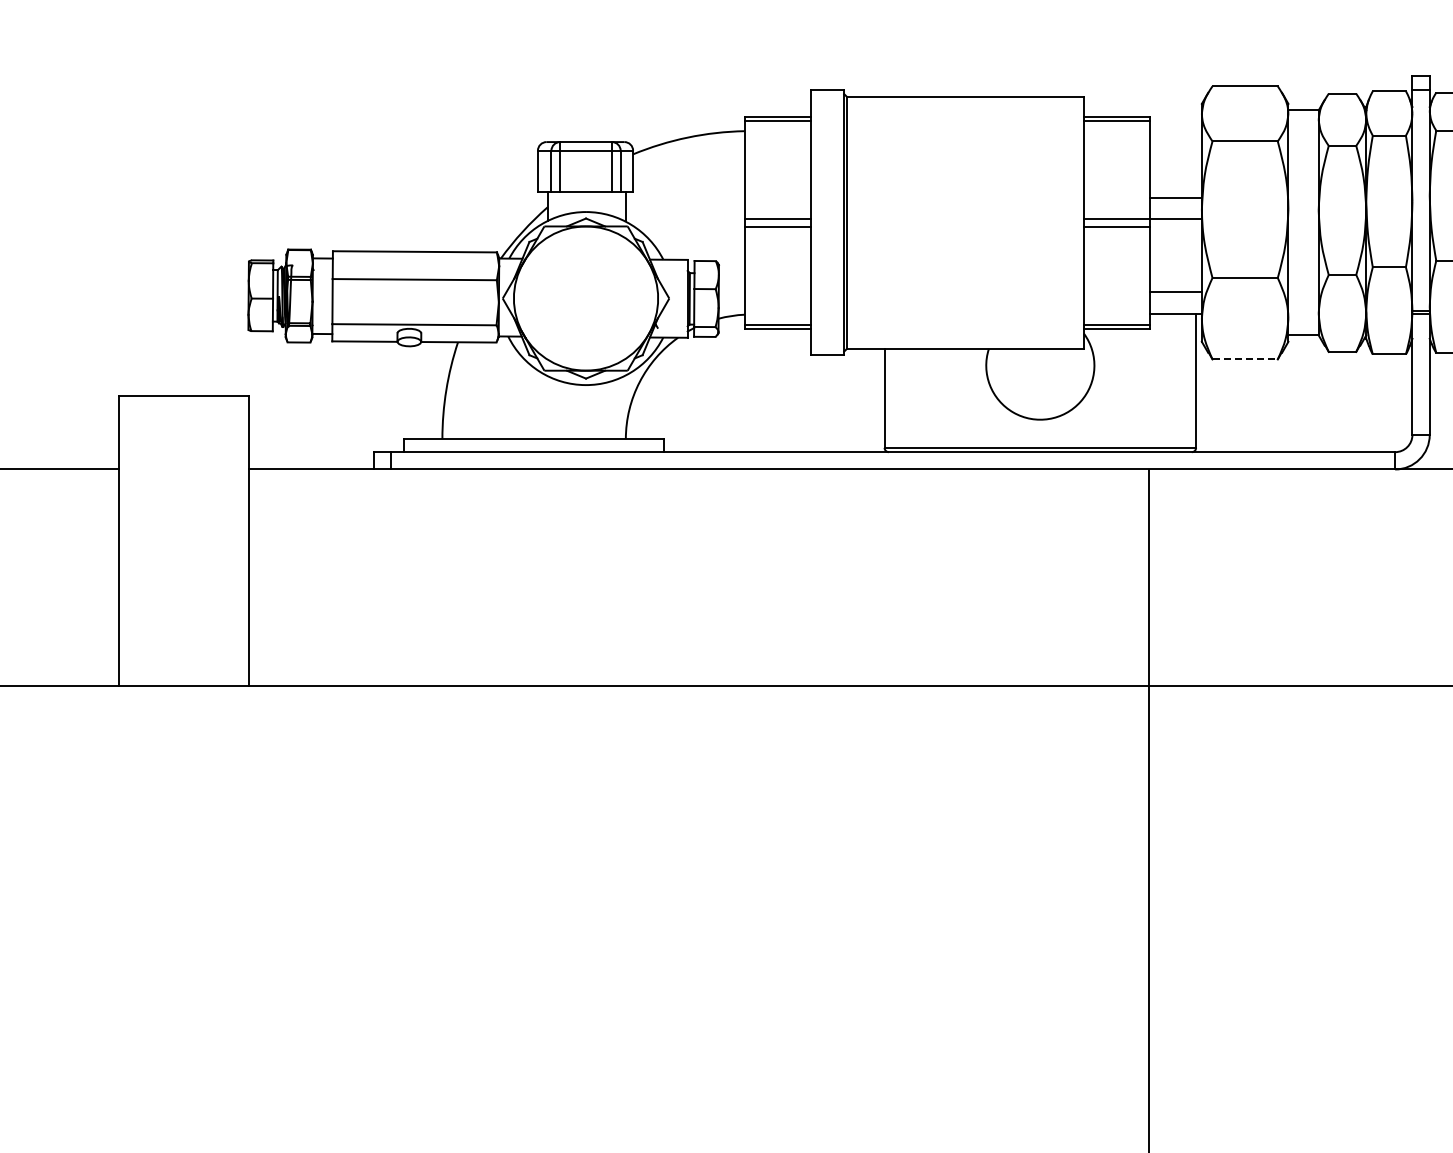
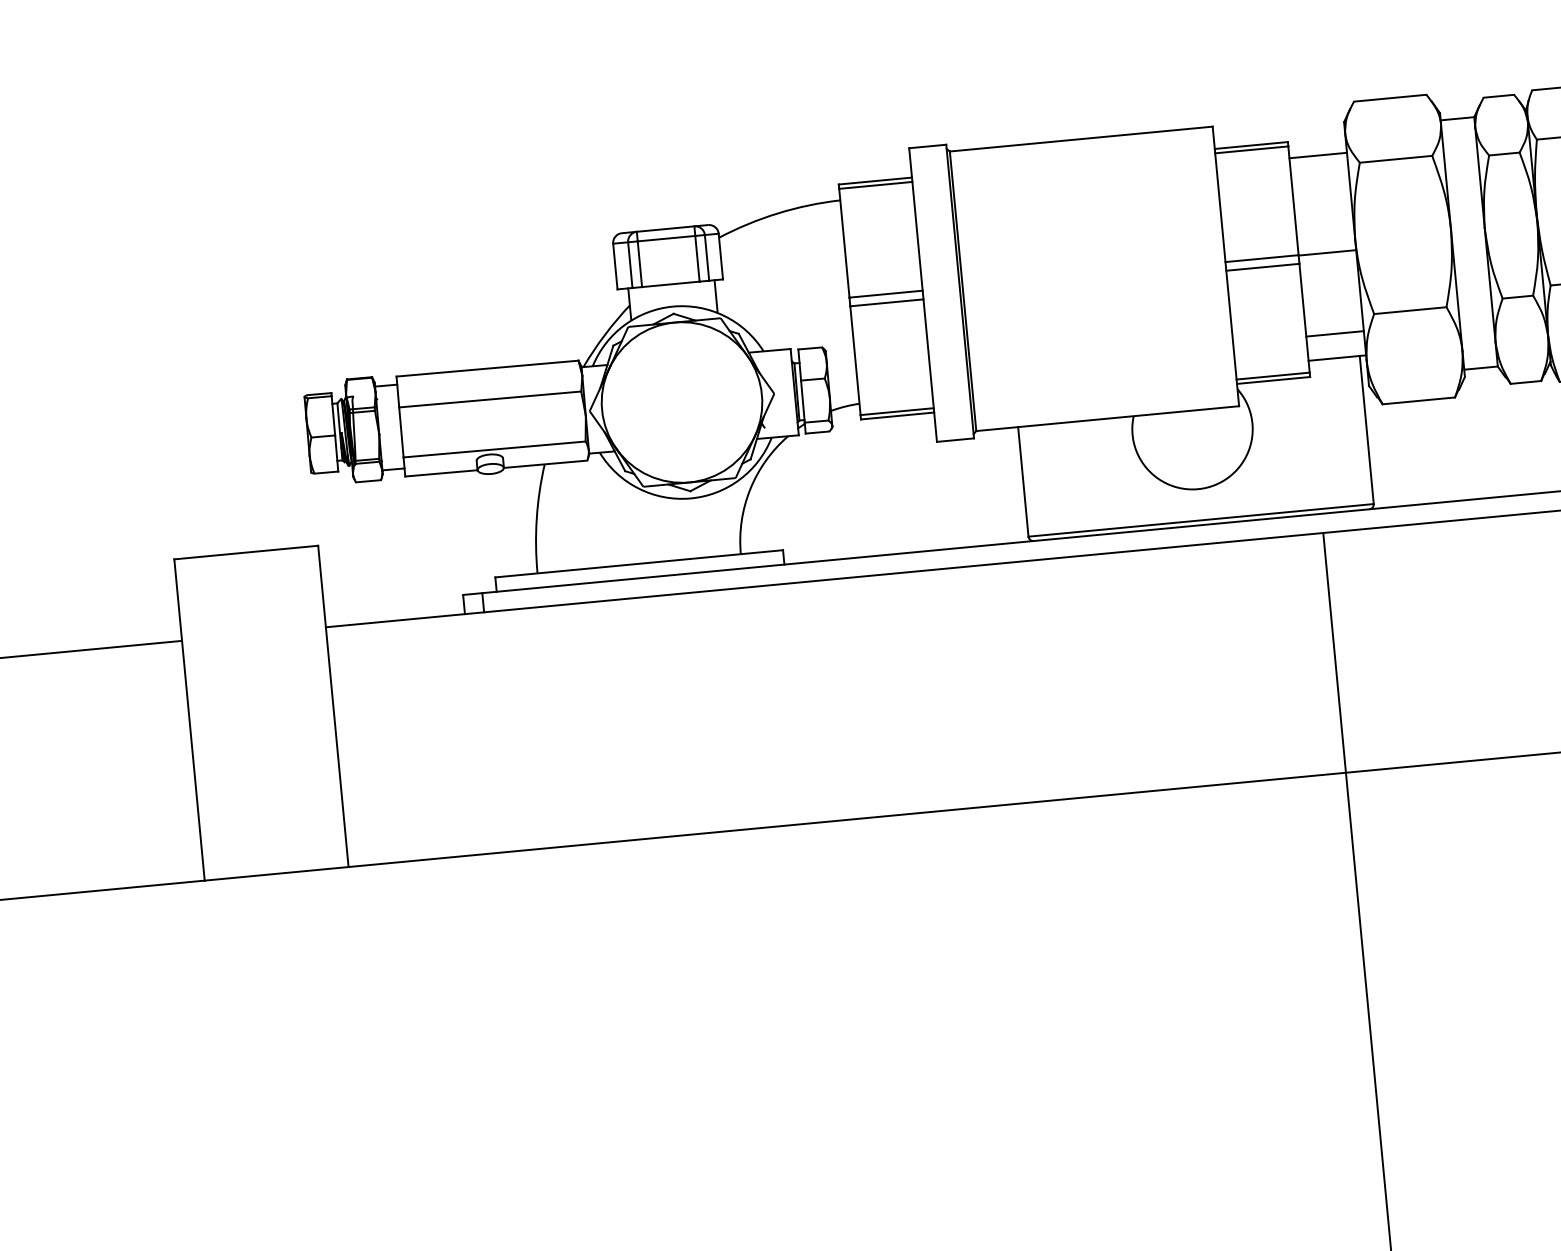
line: (1175, 198) -> (1317, 155), moved
line: (1245, 359) -> (1419, 400), dashed -> solid

